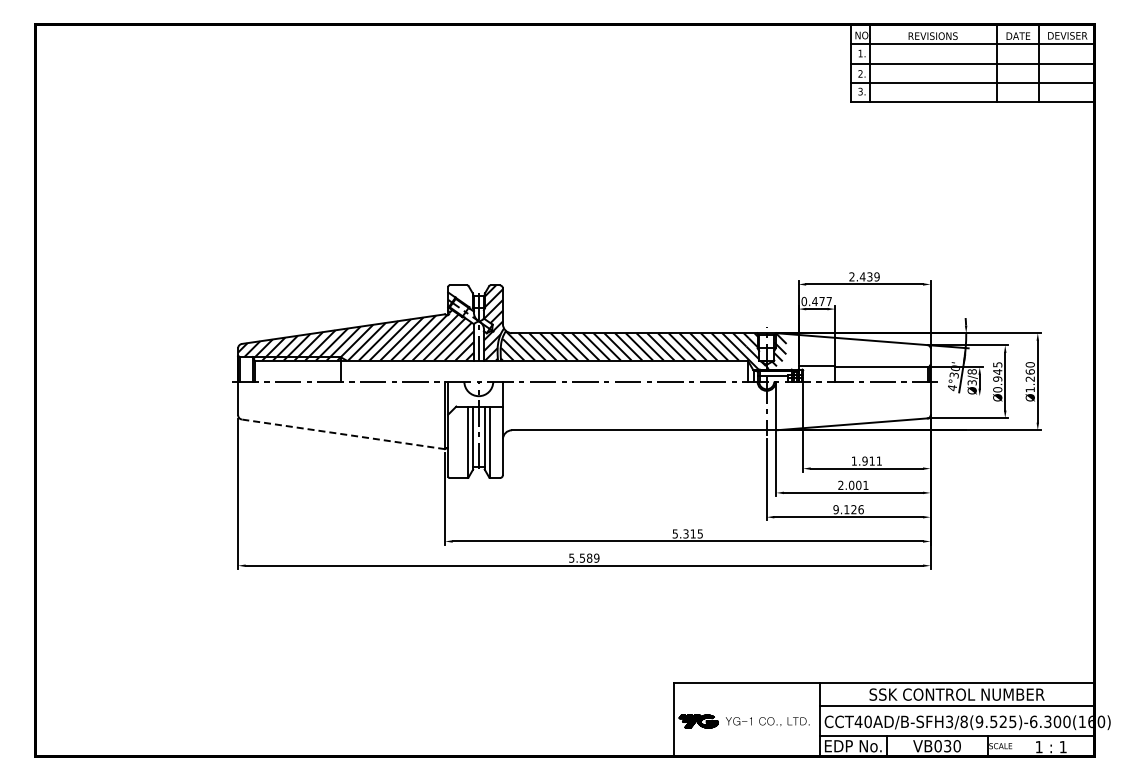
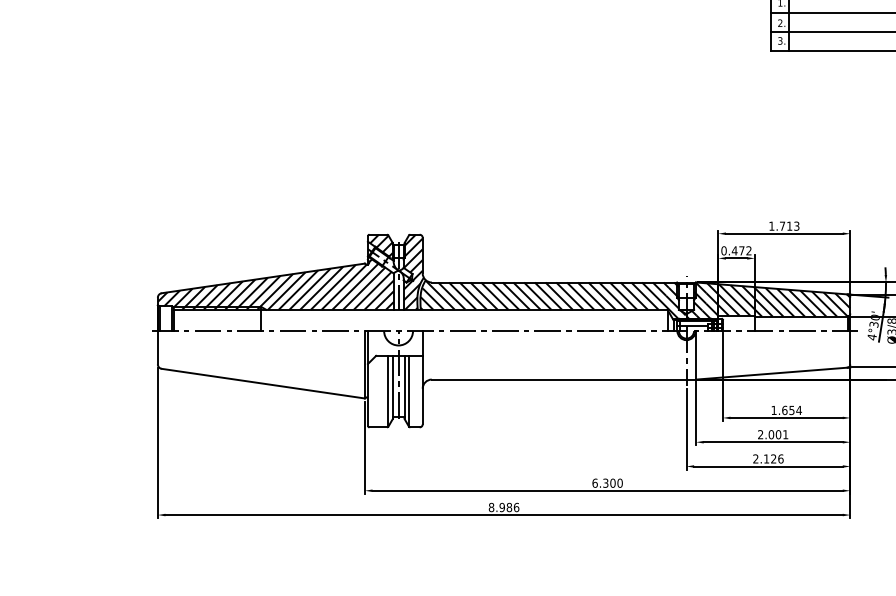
text: (864, 276) -> (784, 225), 2.439 -> 1.713
hatch: (461, 296) -> (381, 245), added
text: (828, 301) -> (748, 250), 0.477 -> 0.472
hatch: (849, 351) -> (769, 300), added
line: (343, 434) -> (263, 383), dashed -> solid
text: (872, 460) -> (792, 409), 1.911 -> 1.654
text: (835, 509) -> (755, 458), 9.126 -> 2.126
text: (687, 533) -> (607, 482), 5.315 -> 6.300
text: (584, 557) -> (504, 506), 5.589 -> 8.986

